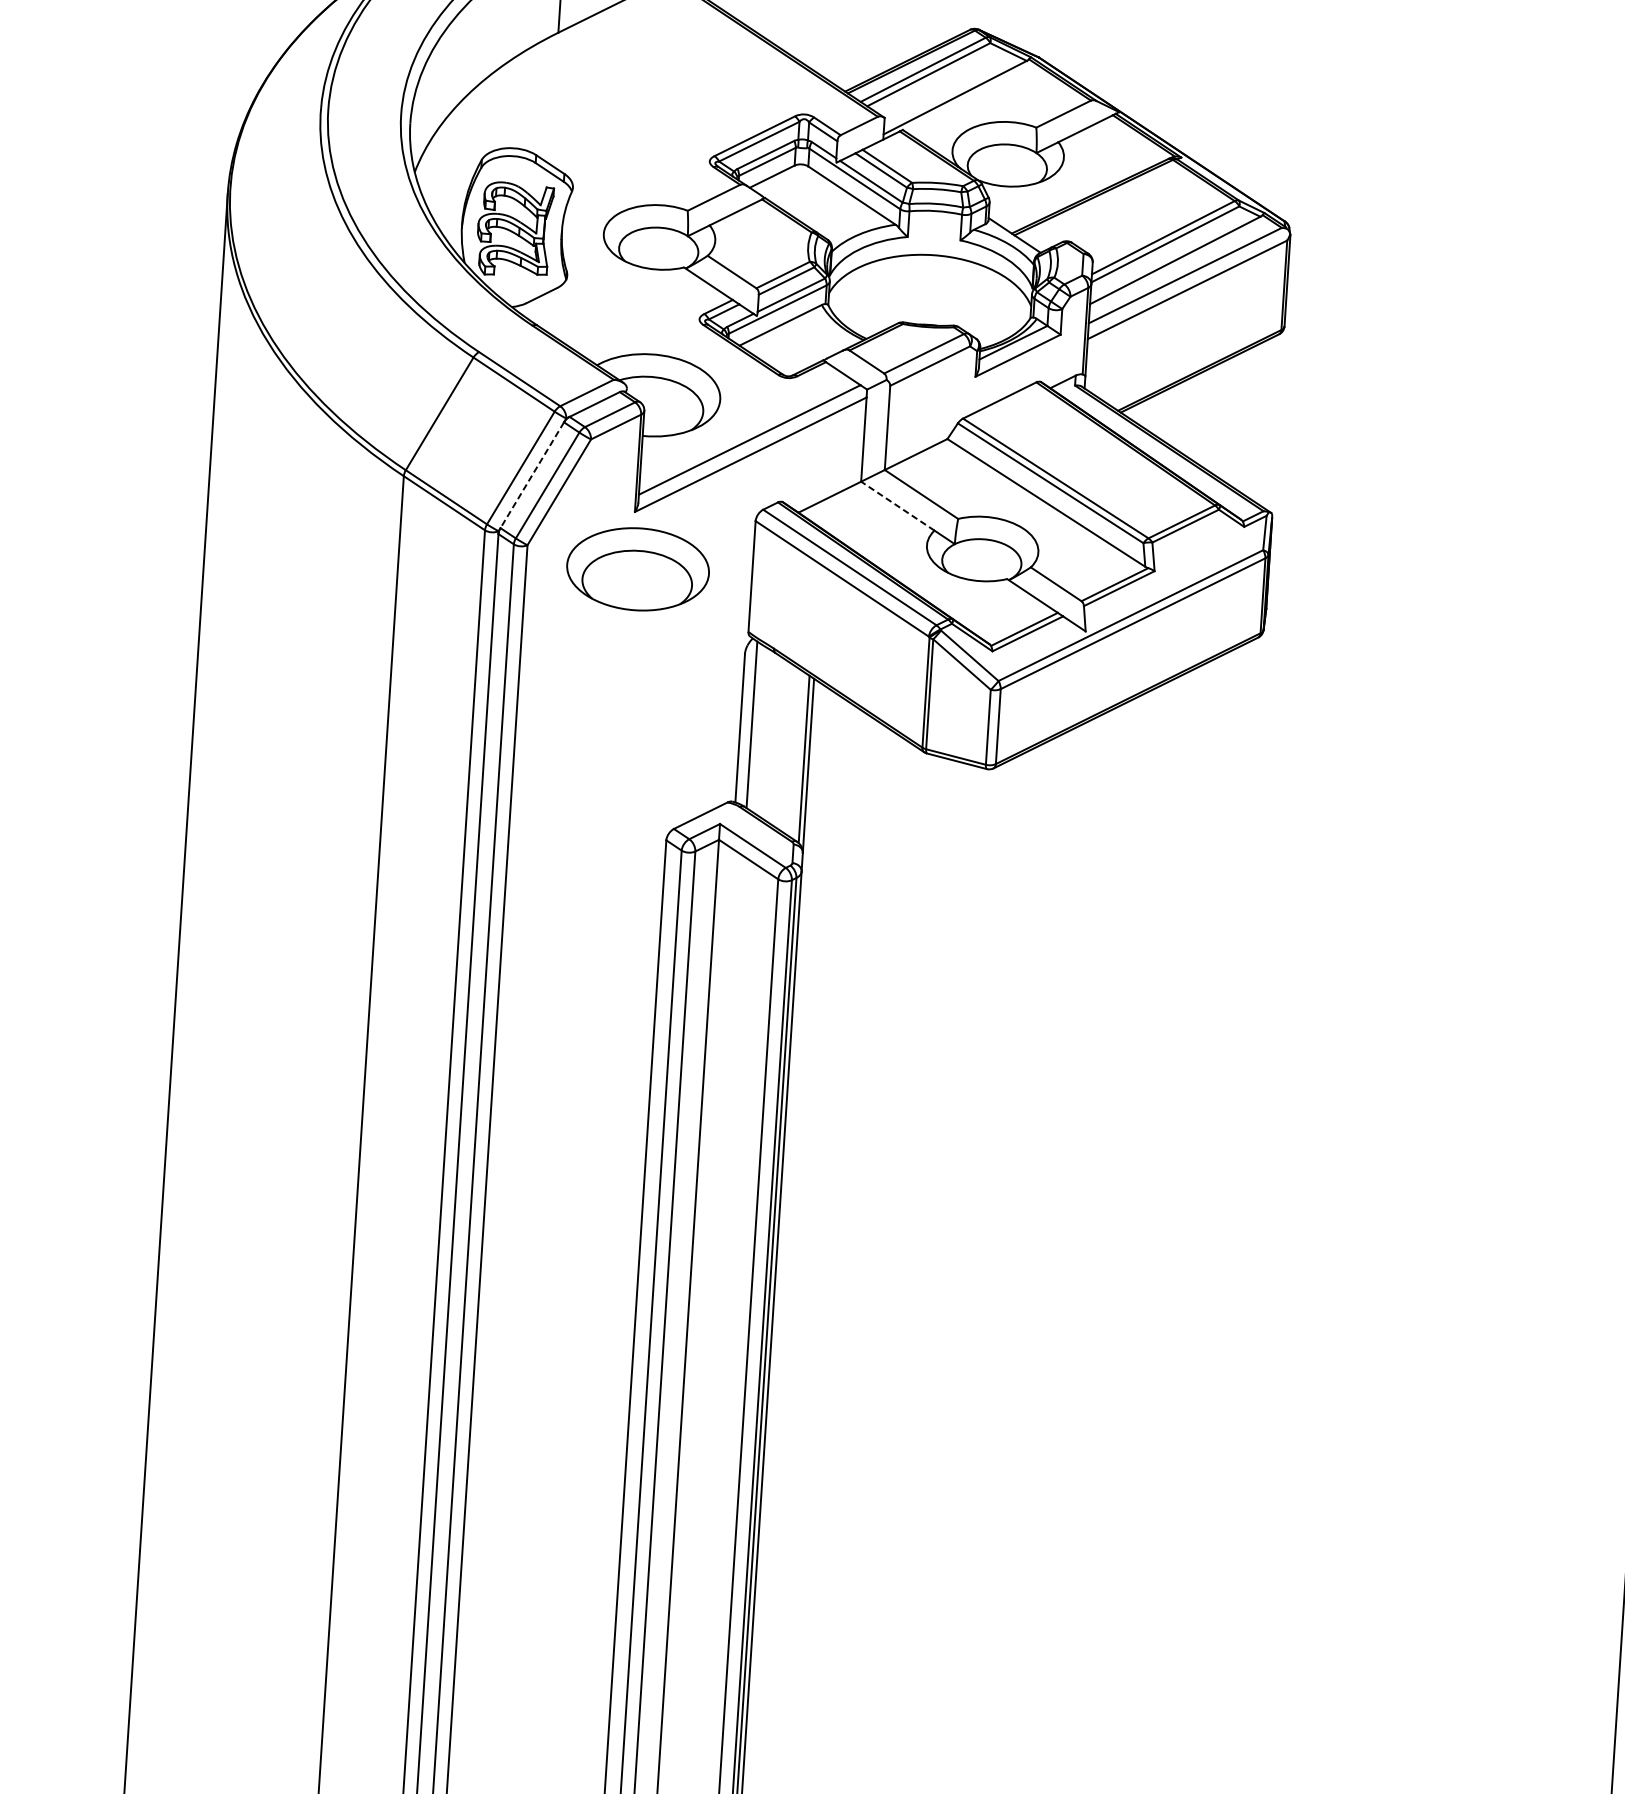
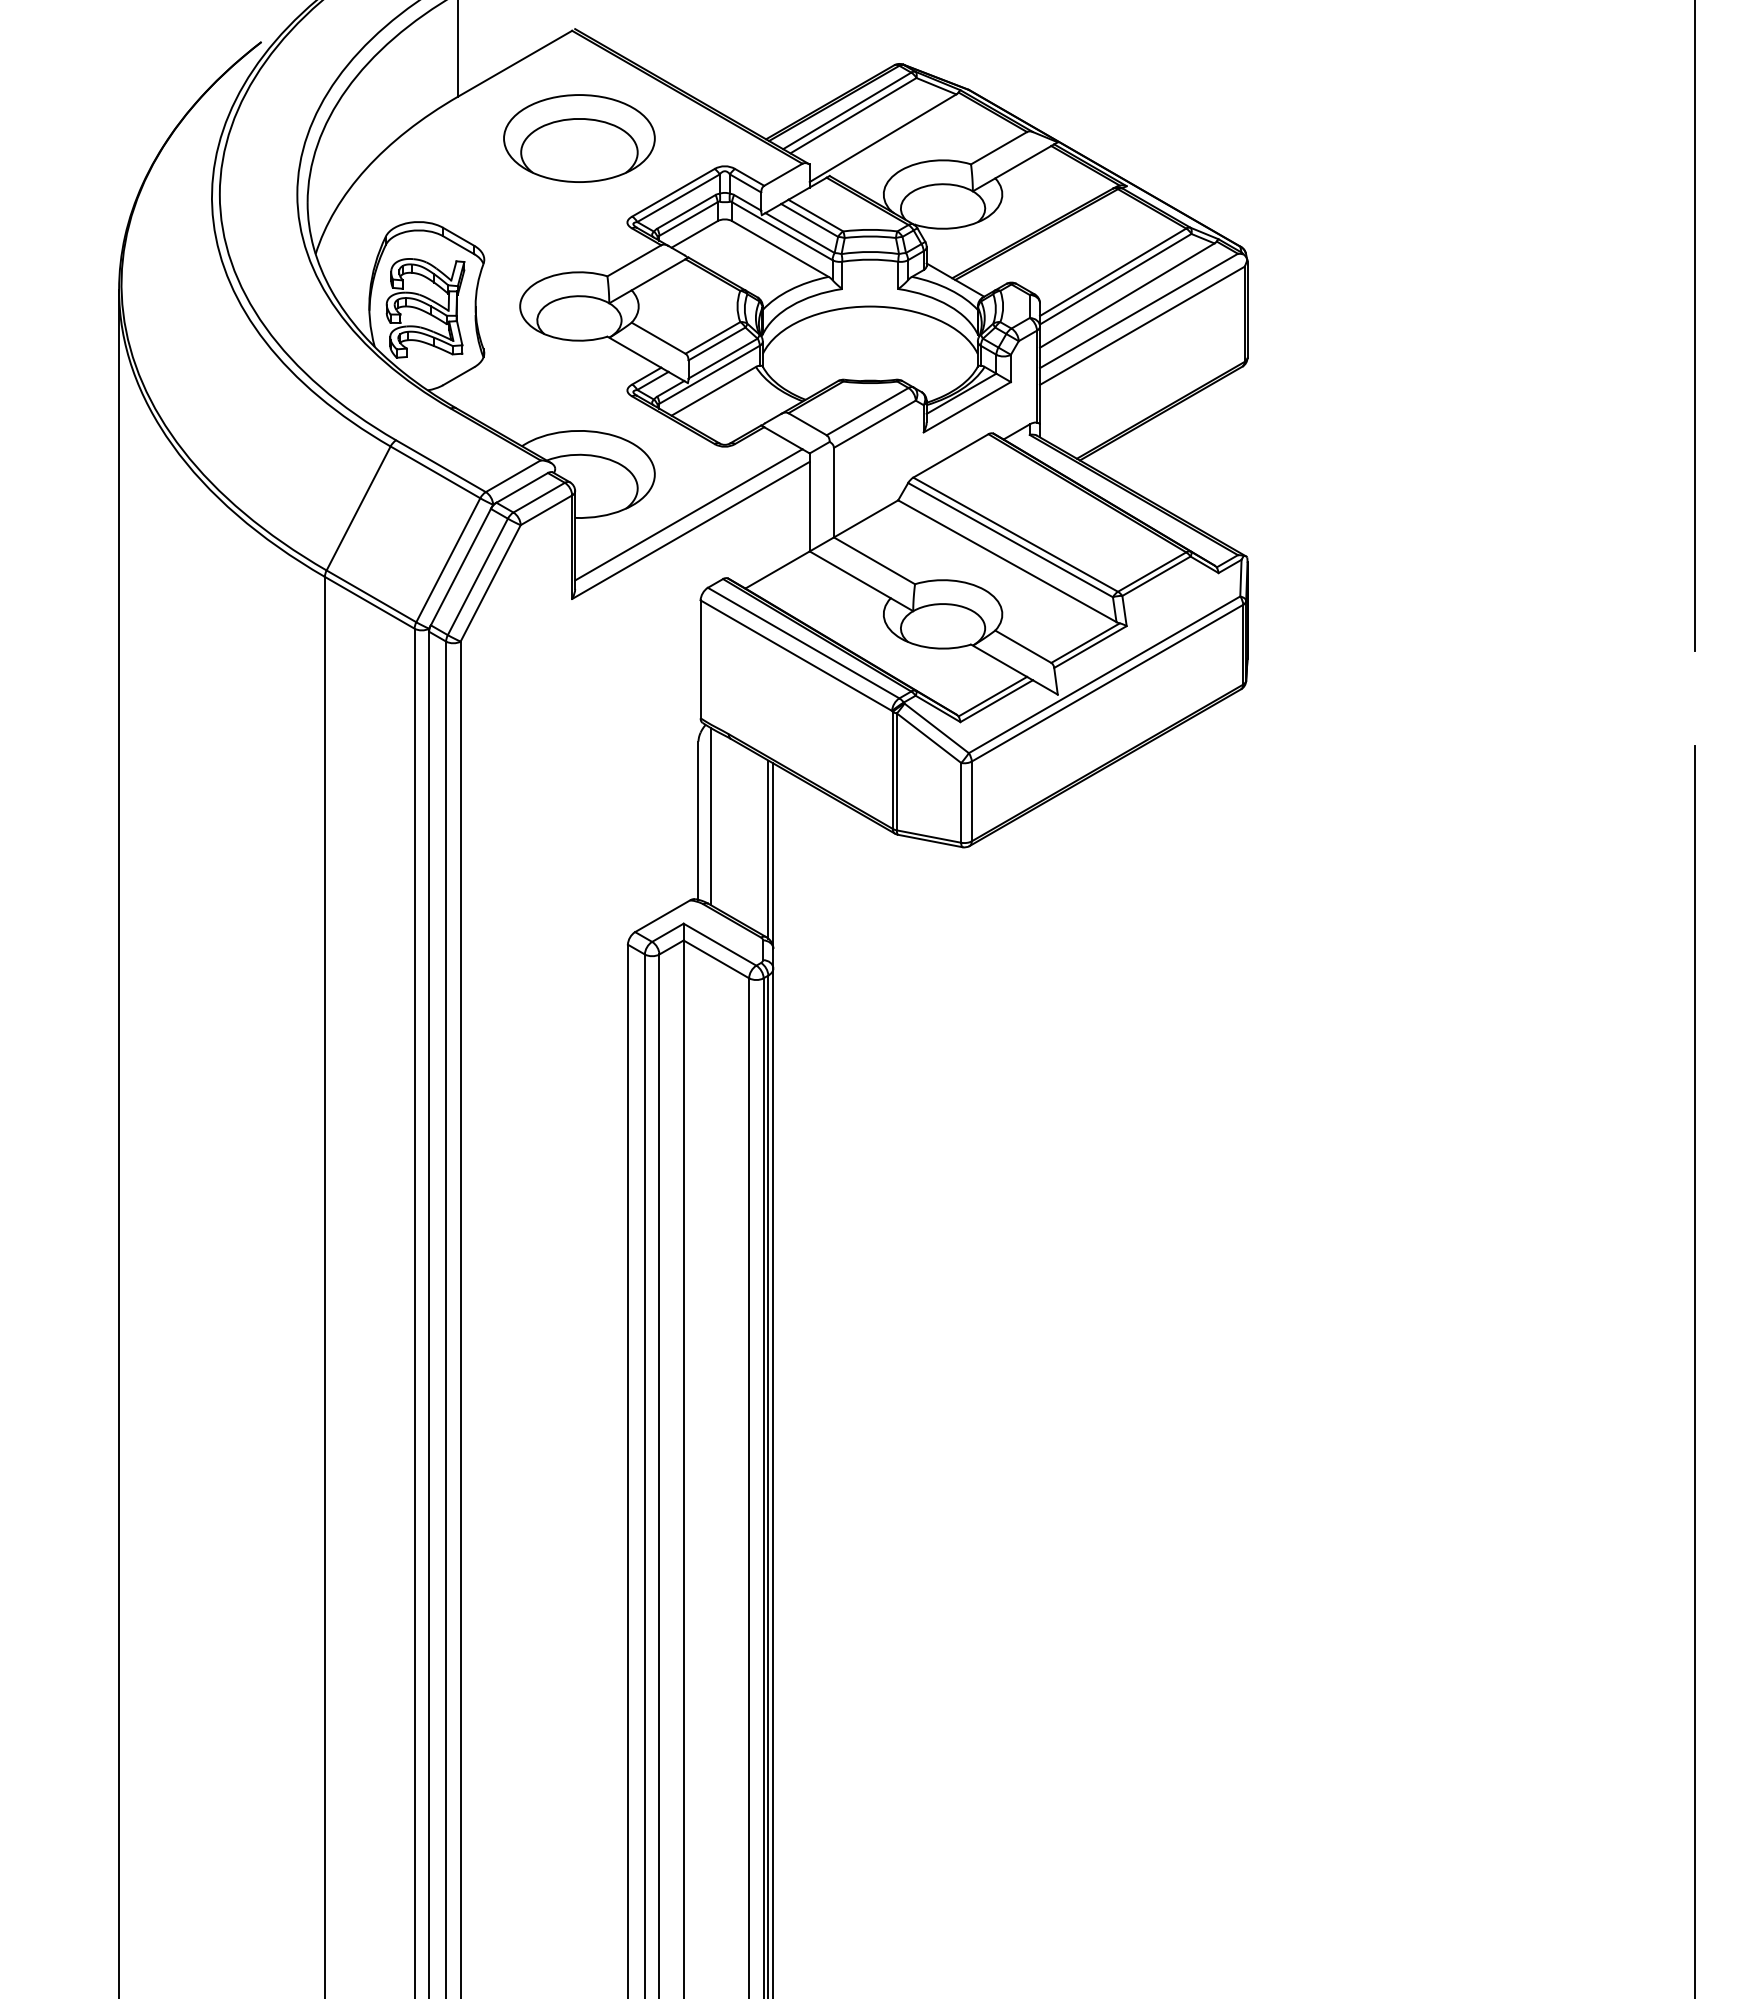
line: (531, 475) -> (460, 567), dashed -> solid
line: (898, 505) -> (850, 574), dashed -> solid
part: (638, 569) -> (579, 138), moved

